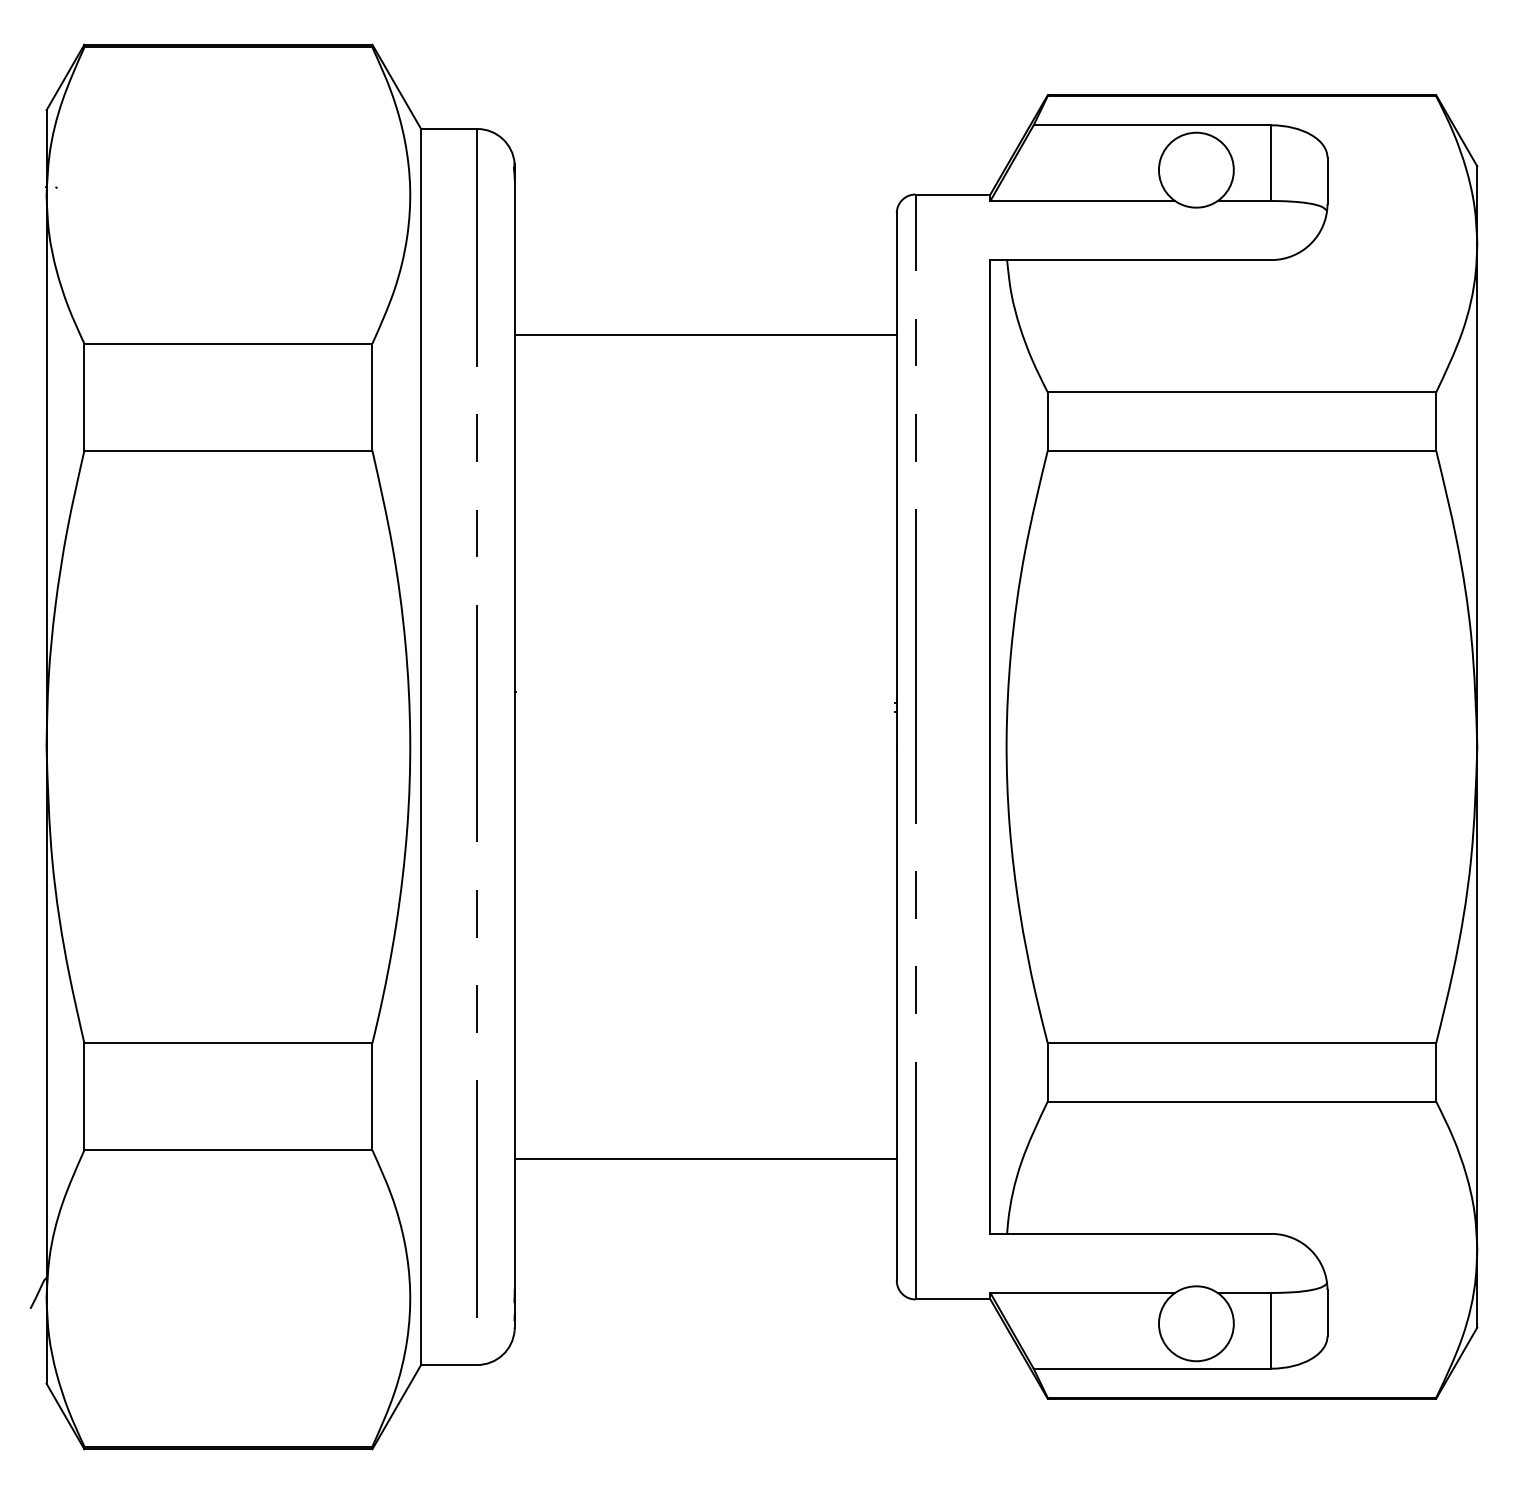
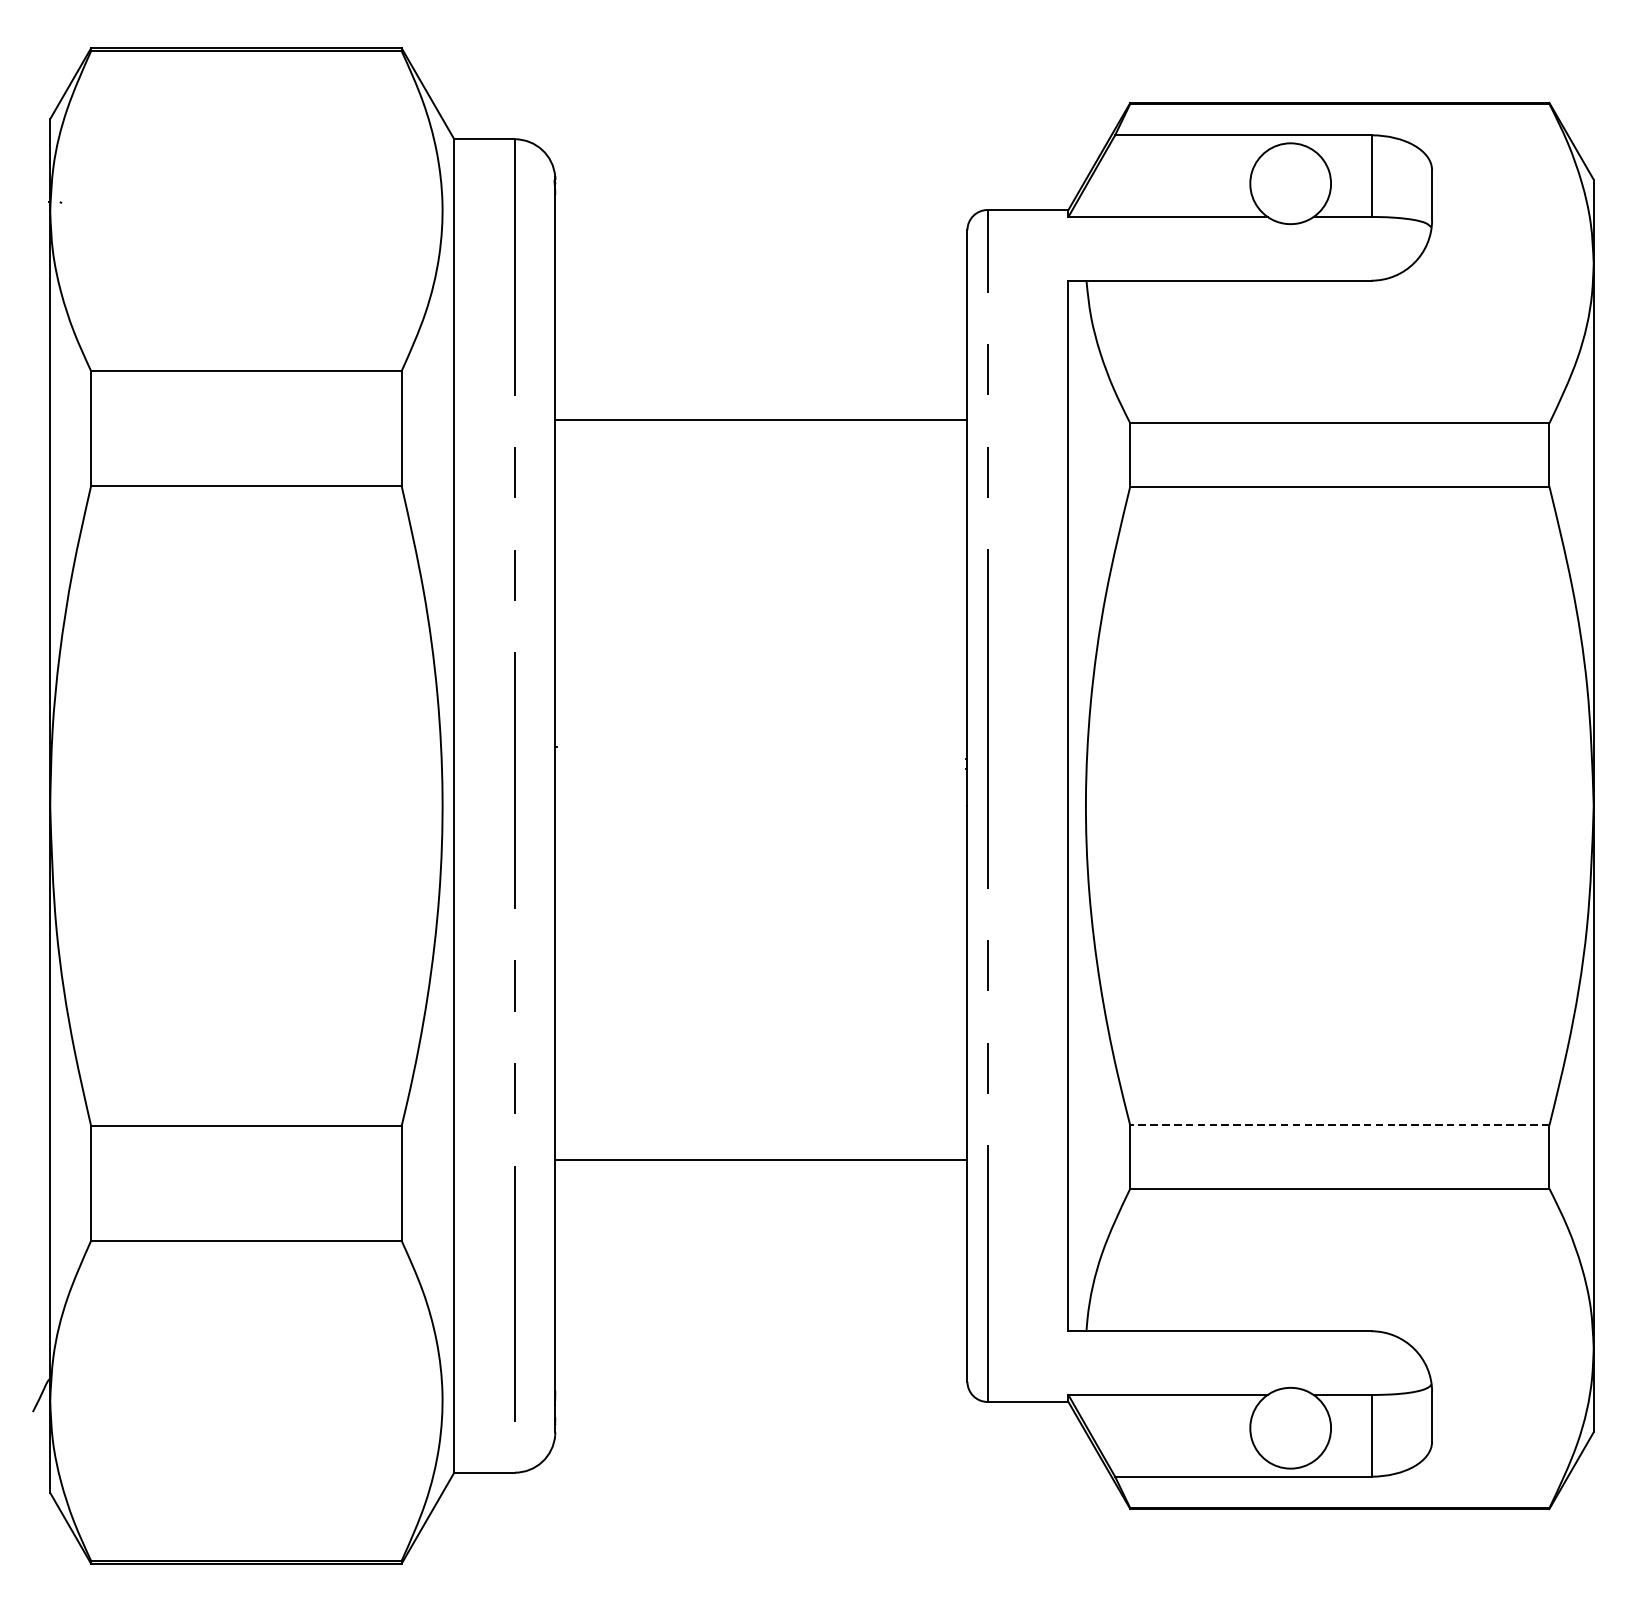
line: (705, 334) -> (761, 419), moved
line: (1241, 1043) -> (1339, 1125), solid -> dashed
line: (705, 1158) -> (761, 1159), moved

